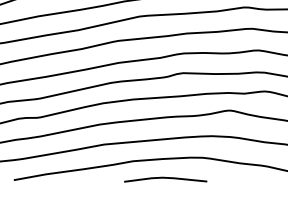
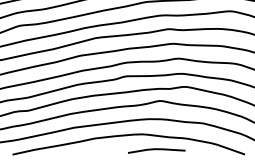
line: (165, 179) -> (156, 150), moved

